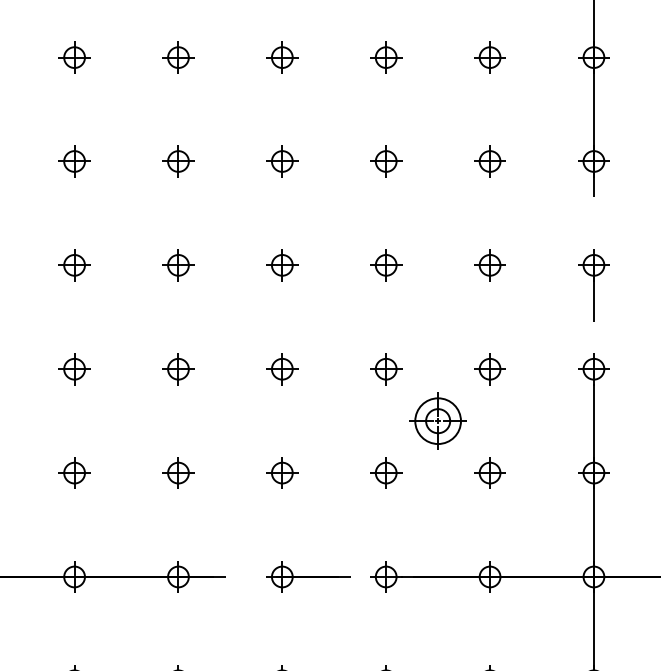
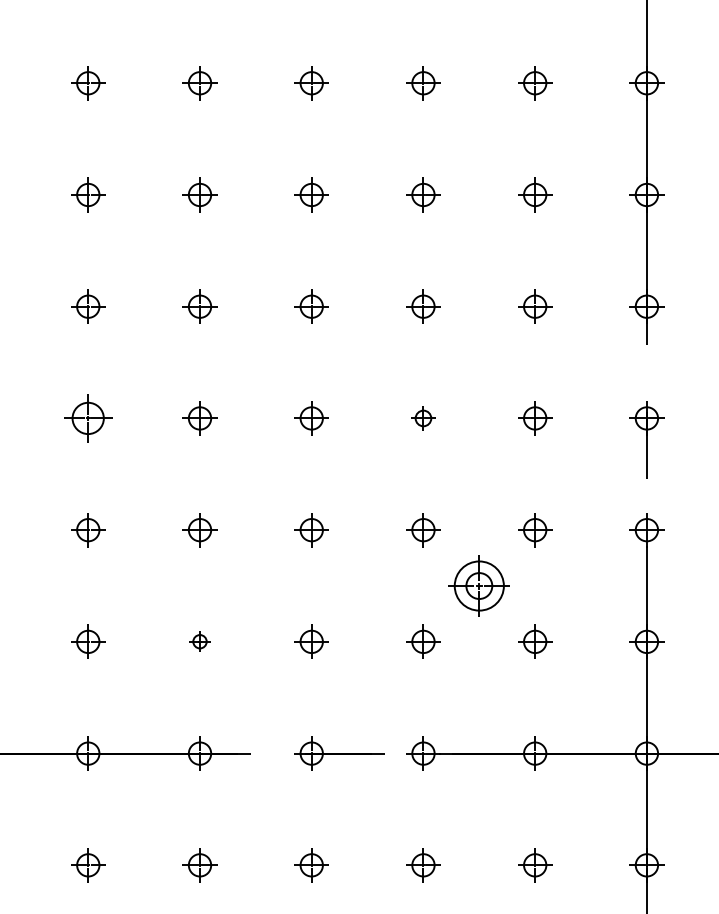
part: (74, 265) -> (88, 418), size x1.4
part: (386, 265) -> (423, 418), size x0.7
part: (177, 472) -> (199, 641), size x0.6

